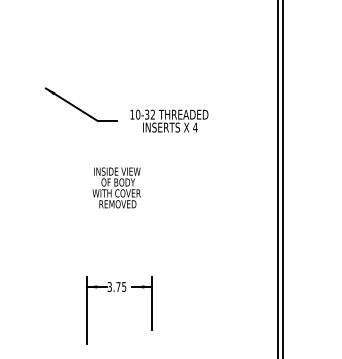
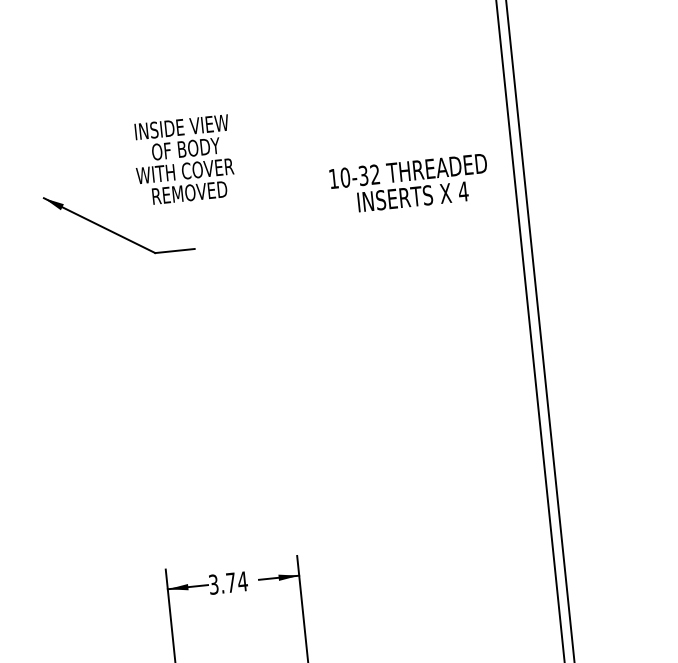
text: (169, 120) -> (409, 182), moved
text: (116, 187) -> (183, 159), moved
text: (123, 286) -> (241, 580), 3.75 -> 3.74

